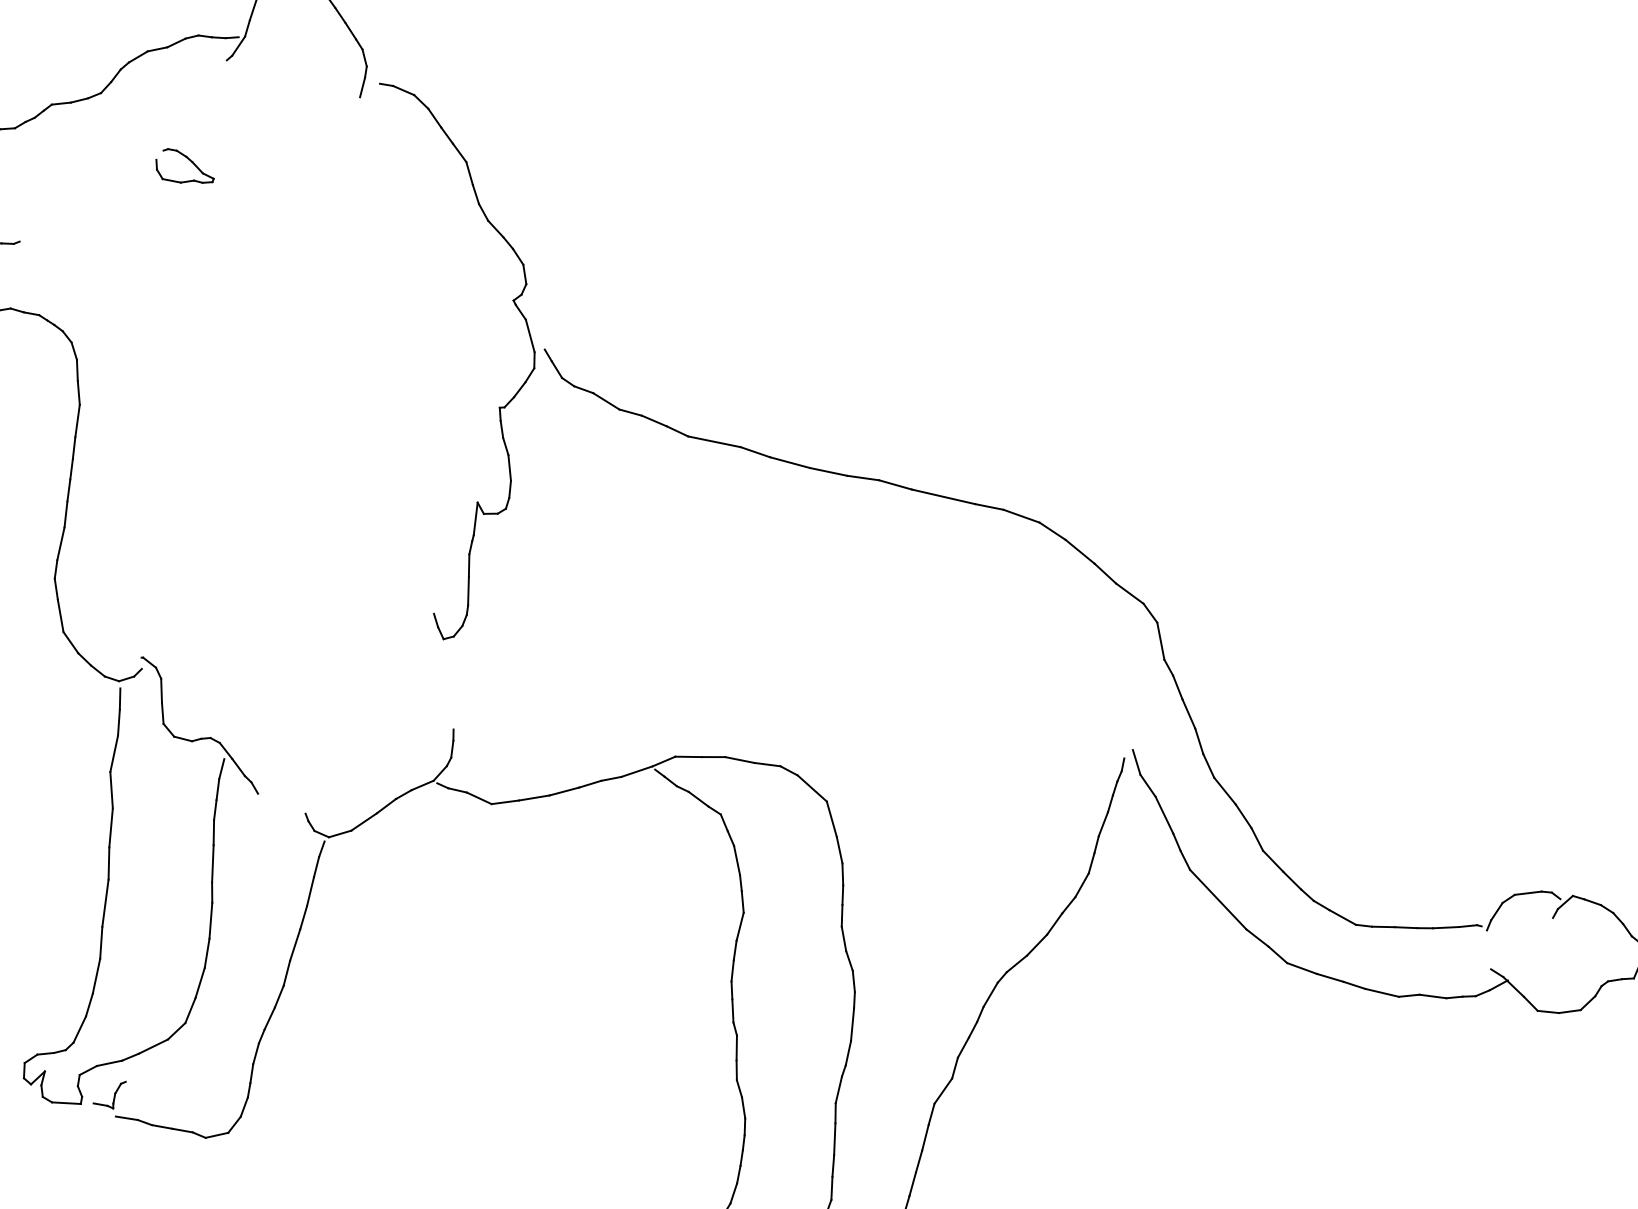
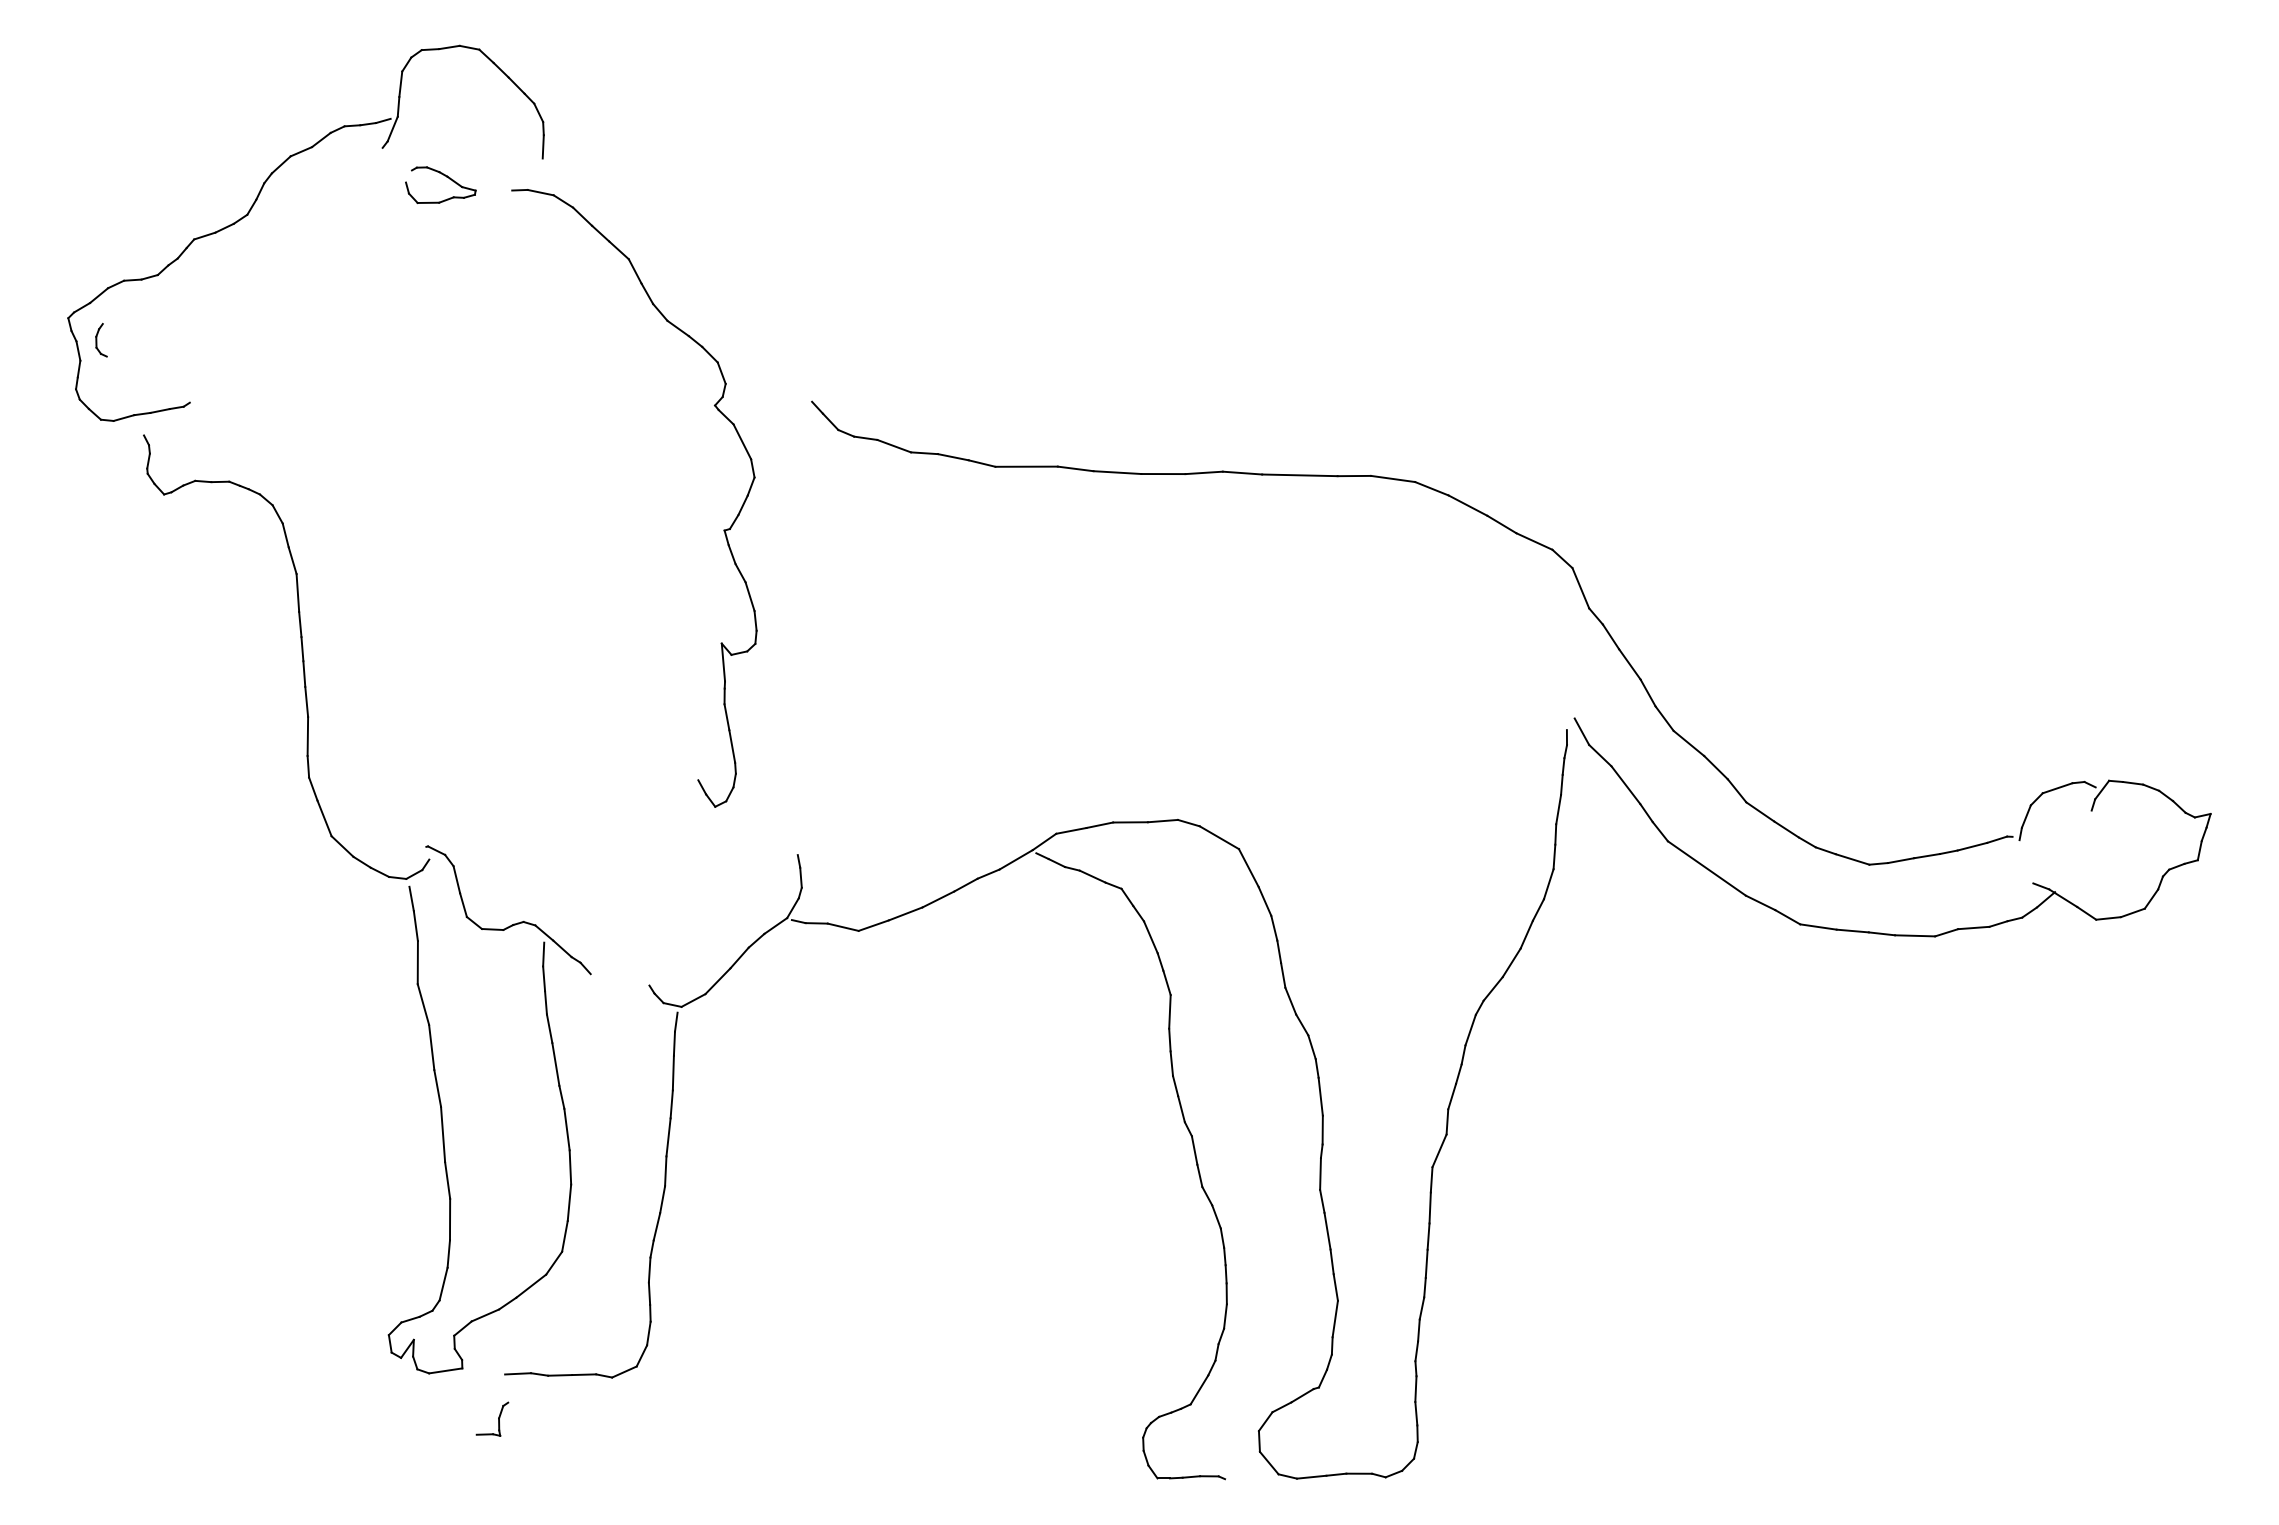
part: (189, 161) -> (444, 176), moved
part: (499, 406) -> (723, 529), moved
part: (109, 1092) -> (492, 1418), moved

